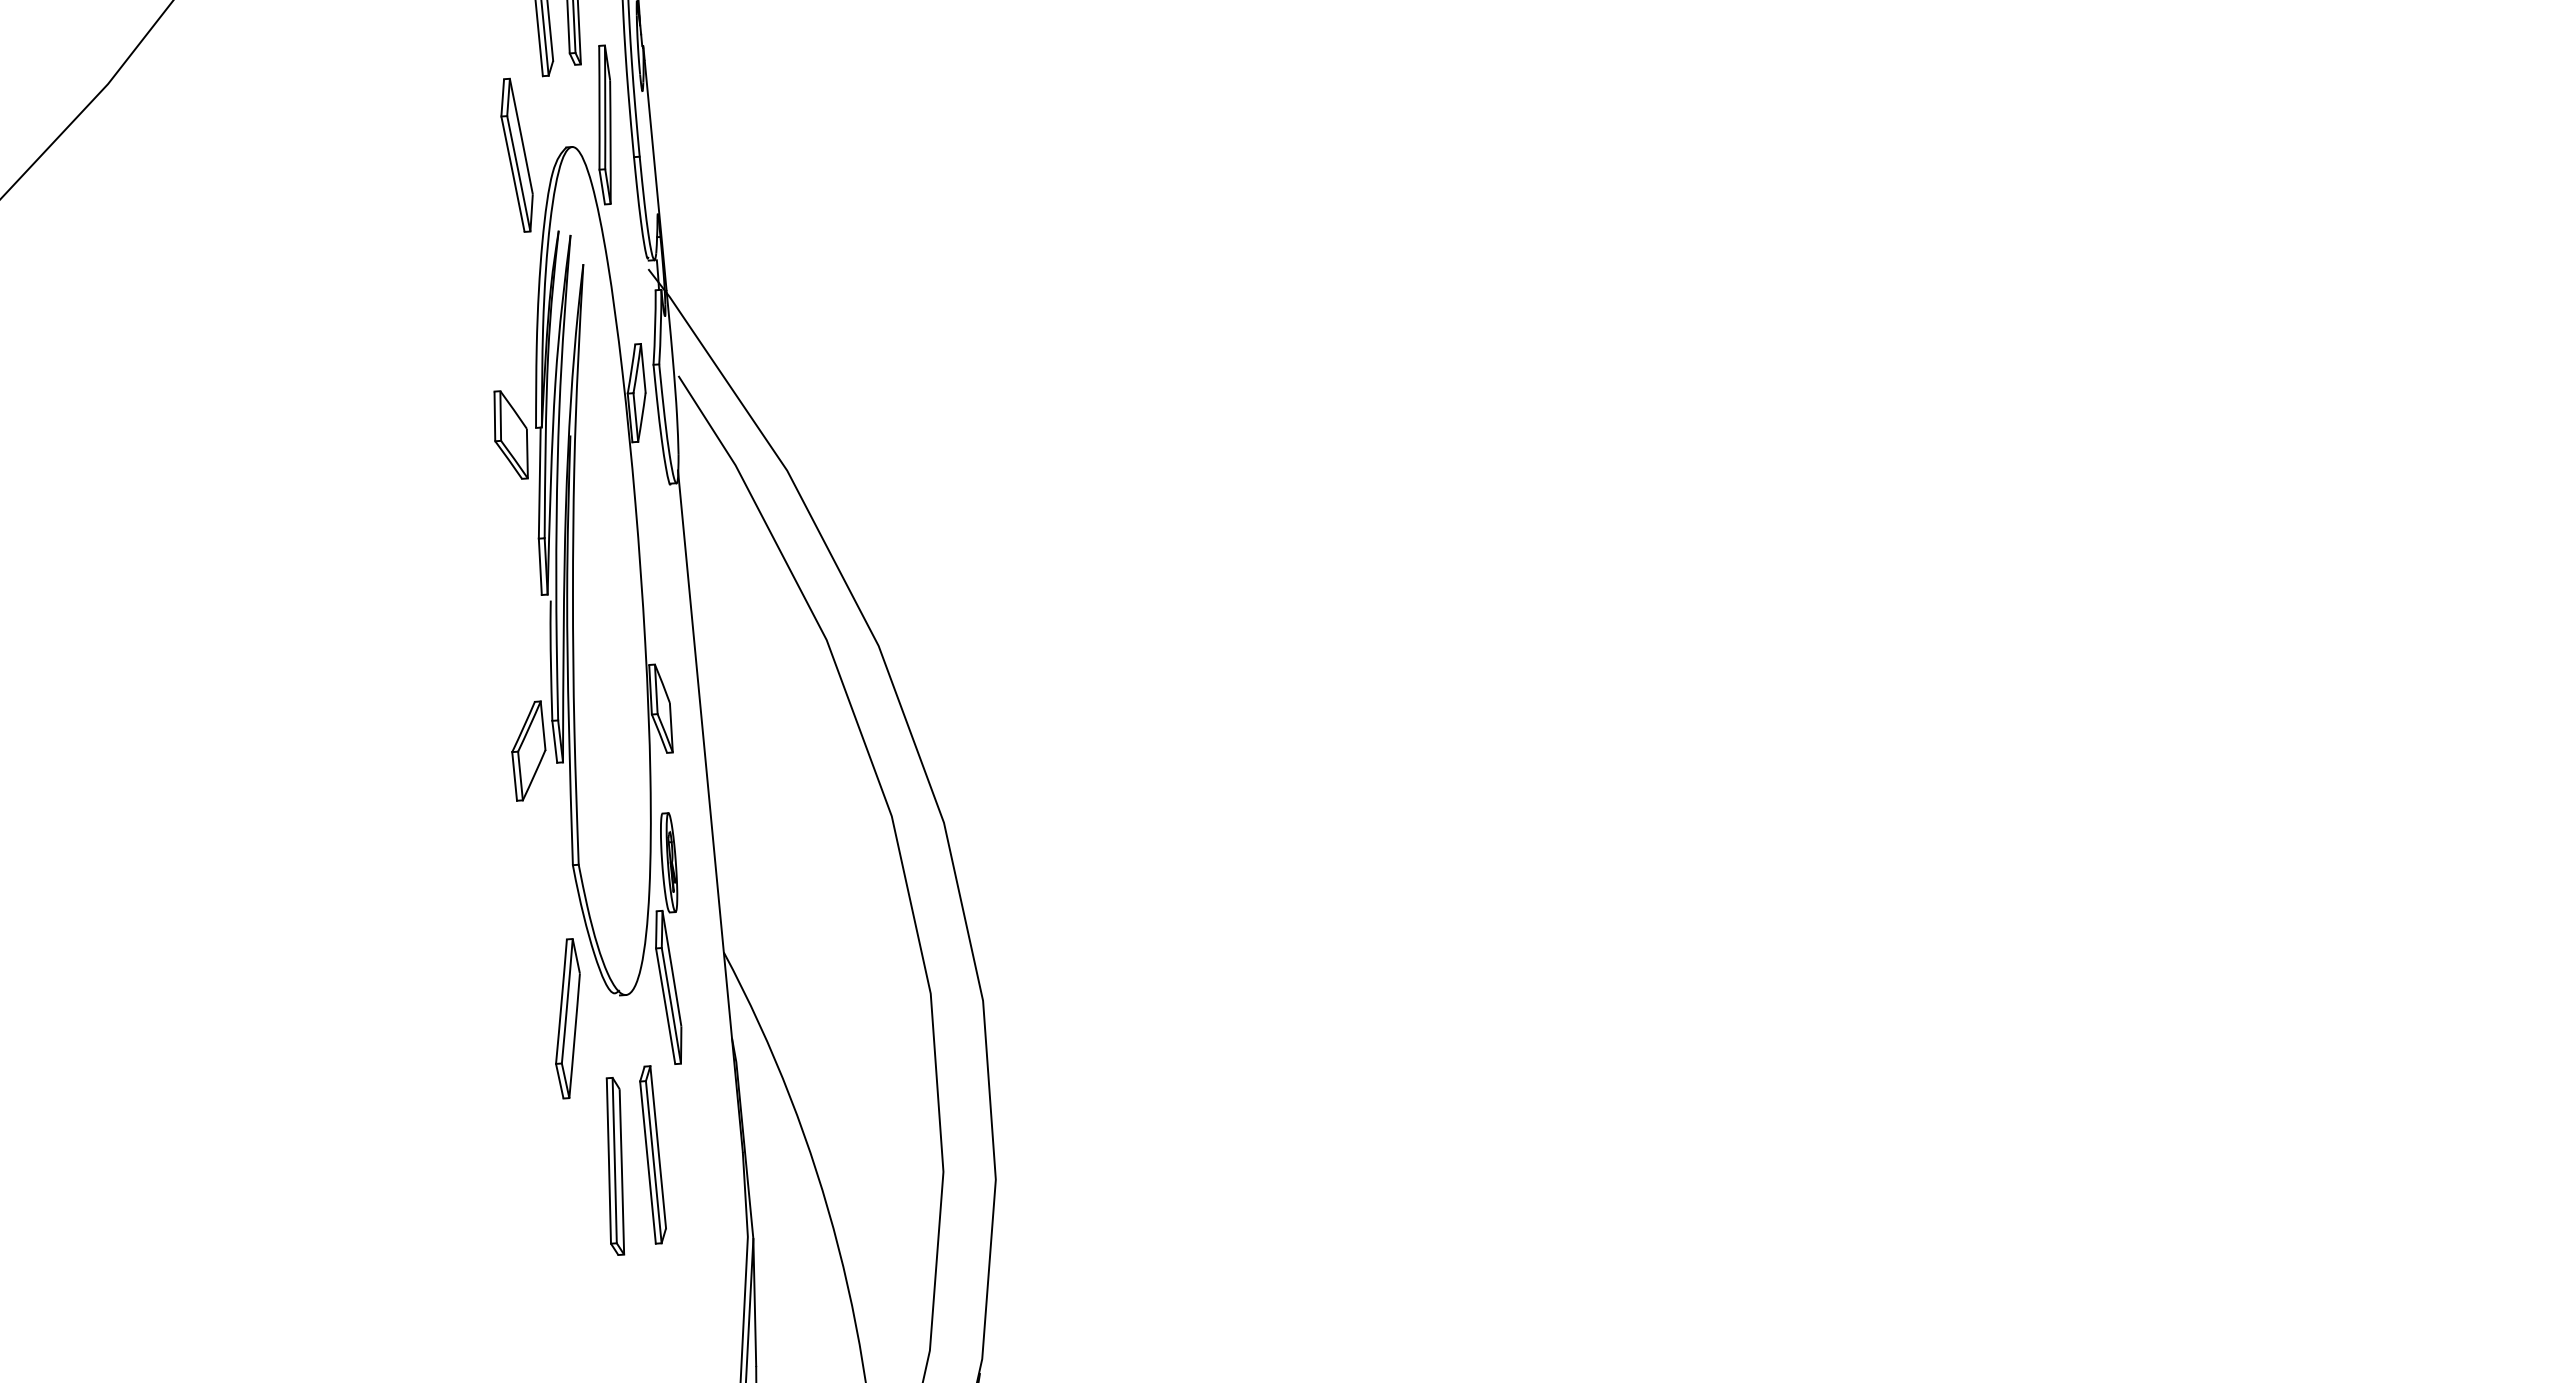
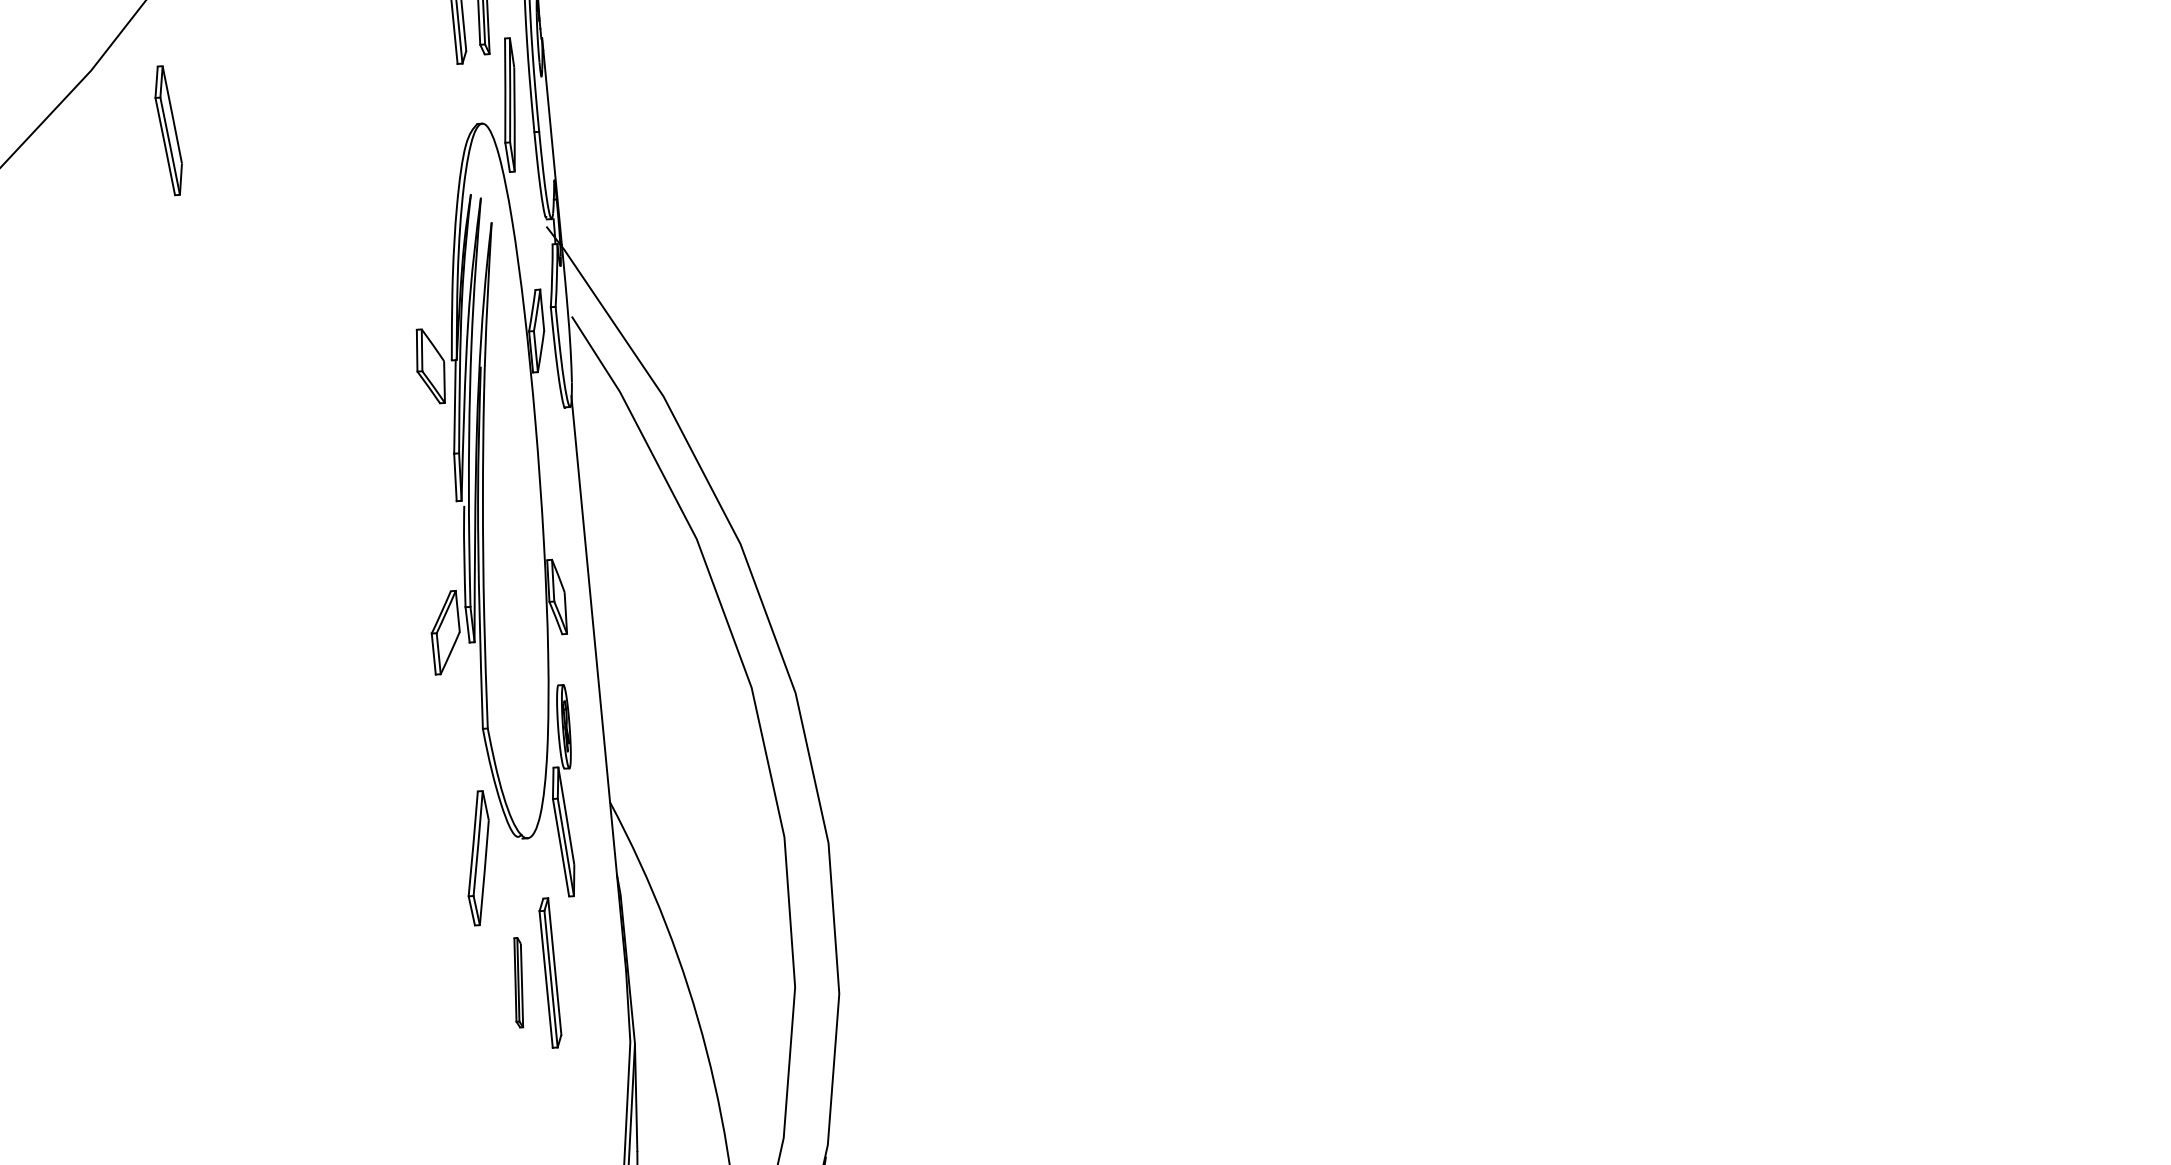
part: (516, 154) -> (168, 129), moved
part: (615, 1166) -> (518, 982), size x0.6

